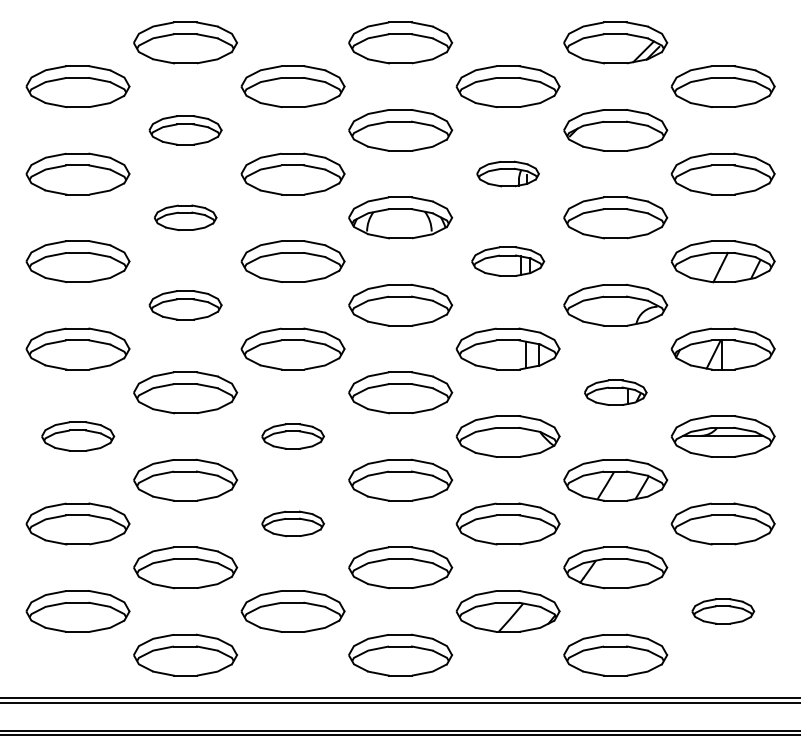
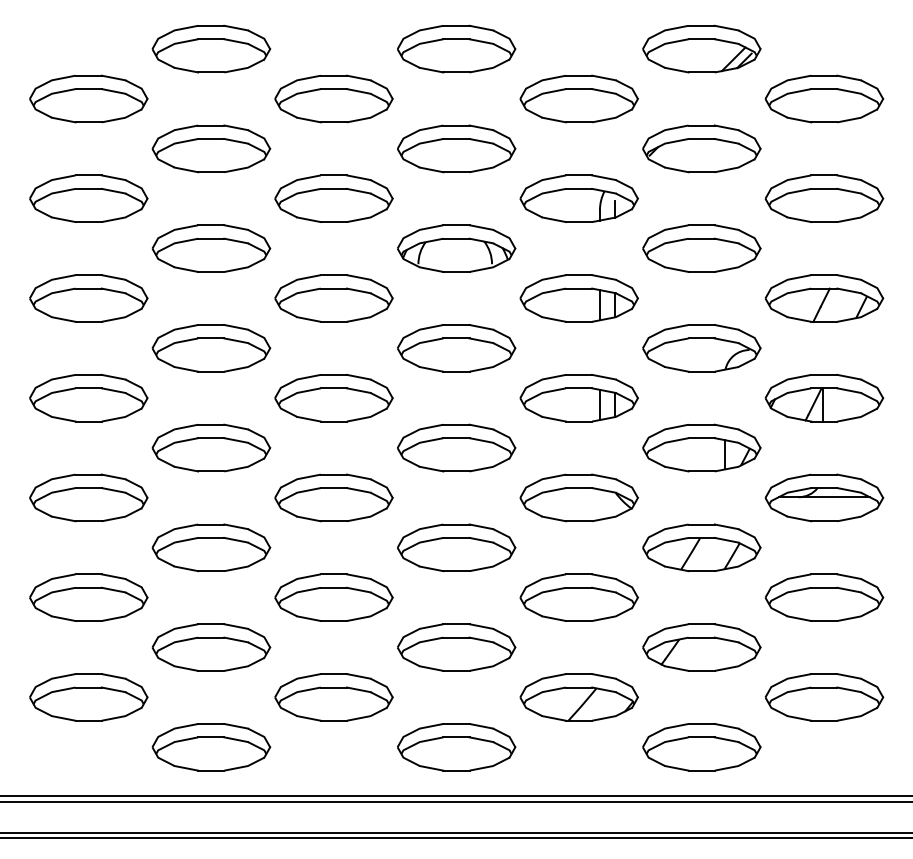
part: (185, 130) -> (211, 148), size x1.43
part: (507, 173) -> (578, 198), size x1.67
part: (185, 217) -> (211, 248), size x1.67
part: (507, 261) -> (578, 298), size x1.43
part: (185, 305) -> (211, 348), size x1.43
part: (615, 392) -> (701, 447), size x1.67
part: (77, 436) -> (88, 497), size x1.43
part: (292, 436) -> (333, 497), size x1.67
part: (292, 523) -> (333, 597), size x1.67
part: (723, 611) -> (824, 697), size x1.67

